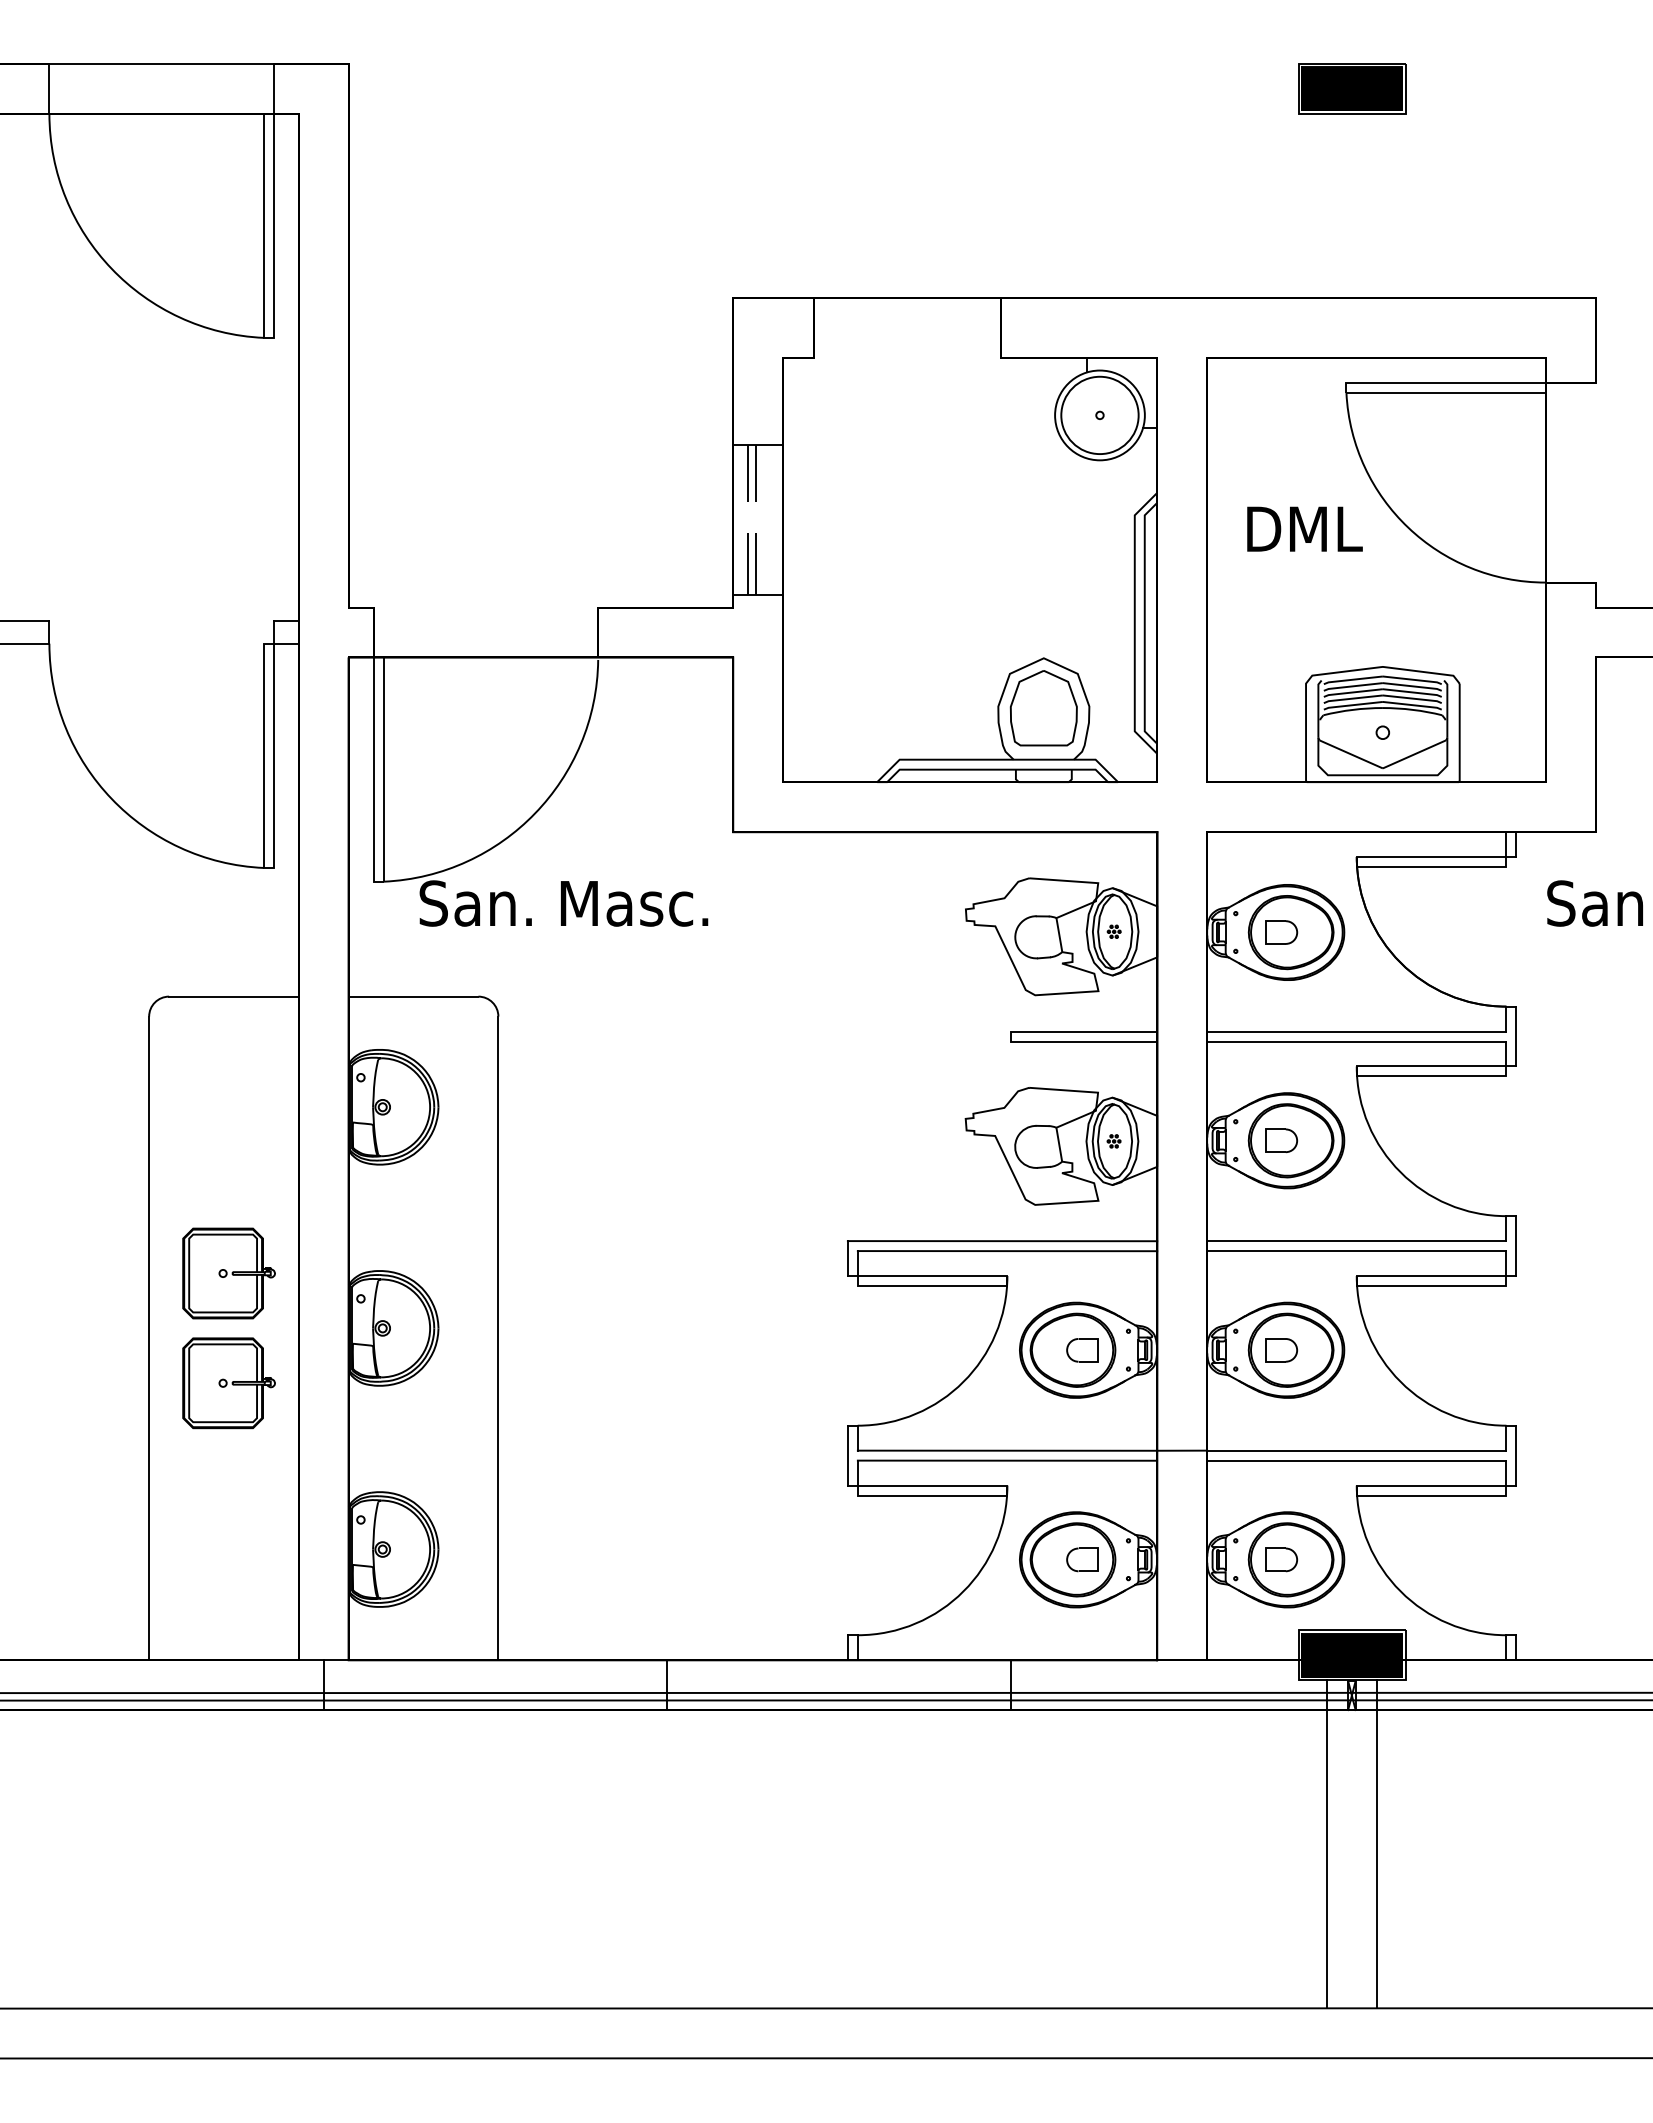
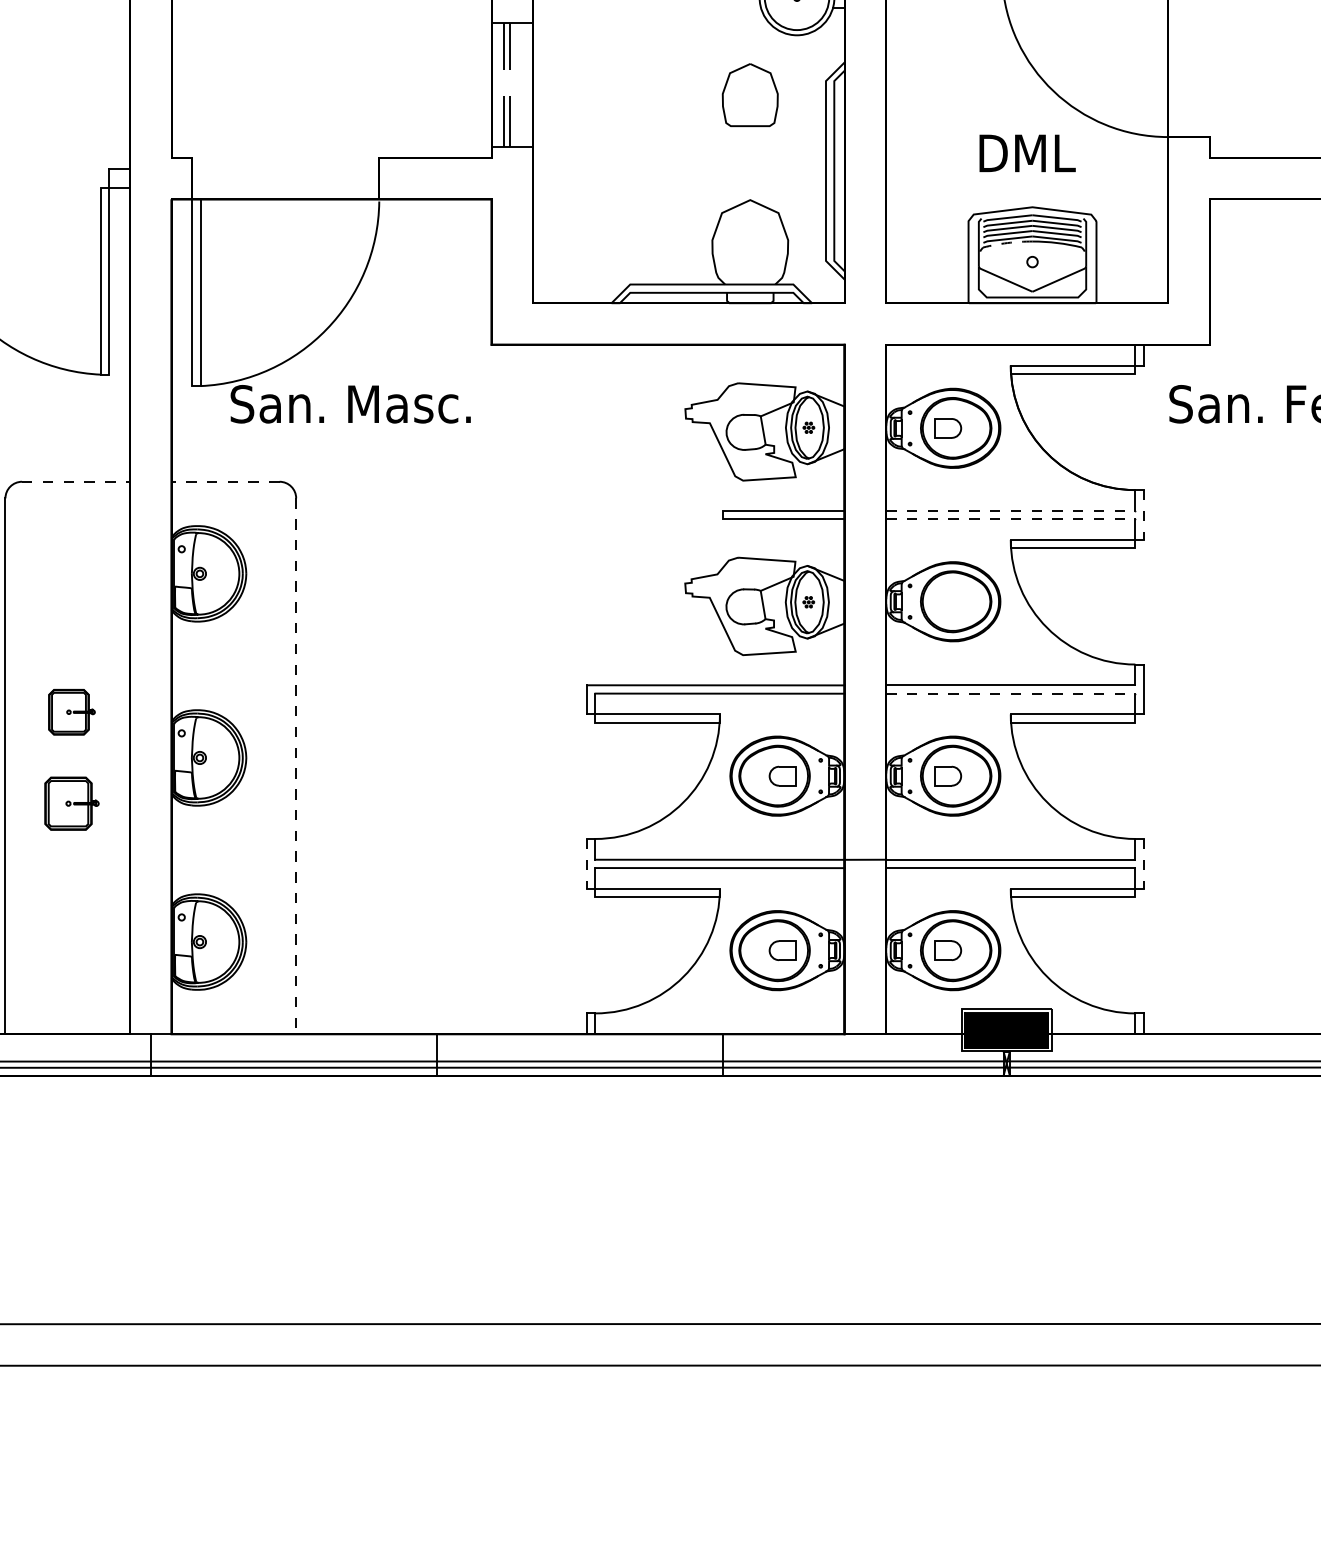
text: (1304, 528) -> (1027, 152), moved
part: (1043, 708) -> (750, 95), moved
arc: (1352, 709) -> (1007, 242), solid -> dashed
line: (233, 996) -> (75, 481), solid -> dashed
line: (413, 996) -> (225, 481), solid -> dashed
line: (1356, 1031) -> (1010, 510), solid -> dashed
line: (1516, 1036) -> (1143, 514), solid -> dashed
line: (1356, 1041) -> (1010, 519), solid -> dashed
part: (1281, 1140) -> (948, 601), removed
line: (1356, 1251) -> (1010, 693), solid -> dashed
part: (228, 1273) -> (71, 712), size x0.6
line: (498, 1338) -> (296, 766), solid -> dashed
part: (228, 1383) -> (71, 803), size x0.7
line: (847, 1455) -> (586, 863), solid -> dashed
line: (1516, 1455) -> (1143, 863), solid -> dashed
line: (1327, 1844) -> (986, 1187), removed
line: (1377, 1844) -> (1028, 1187), removed

